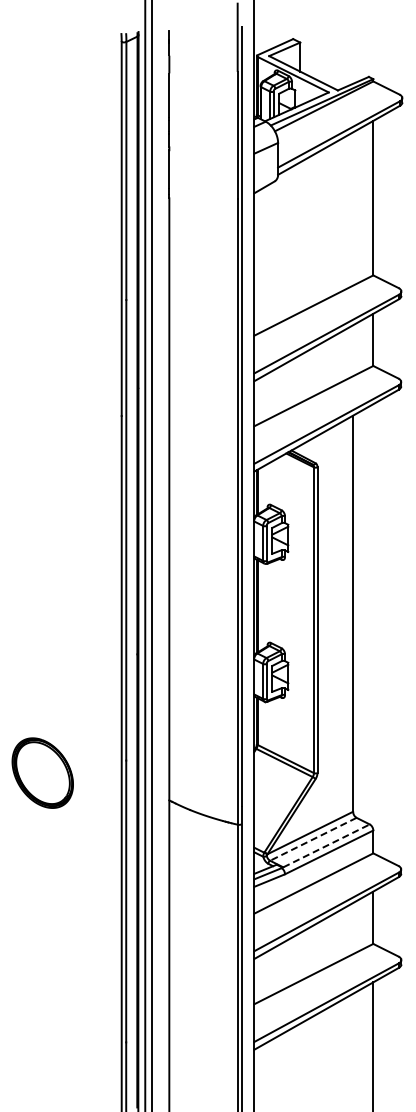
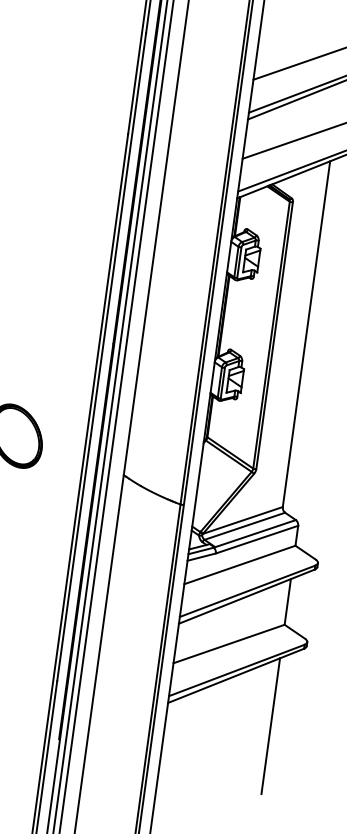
line: (312, 839) -> (244, 526), dashed -> solid
line: (327, 845) -> (256, 533), dashed -> solid

